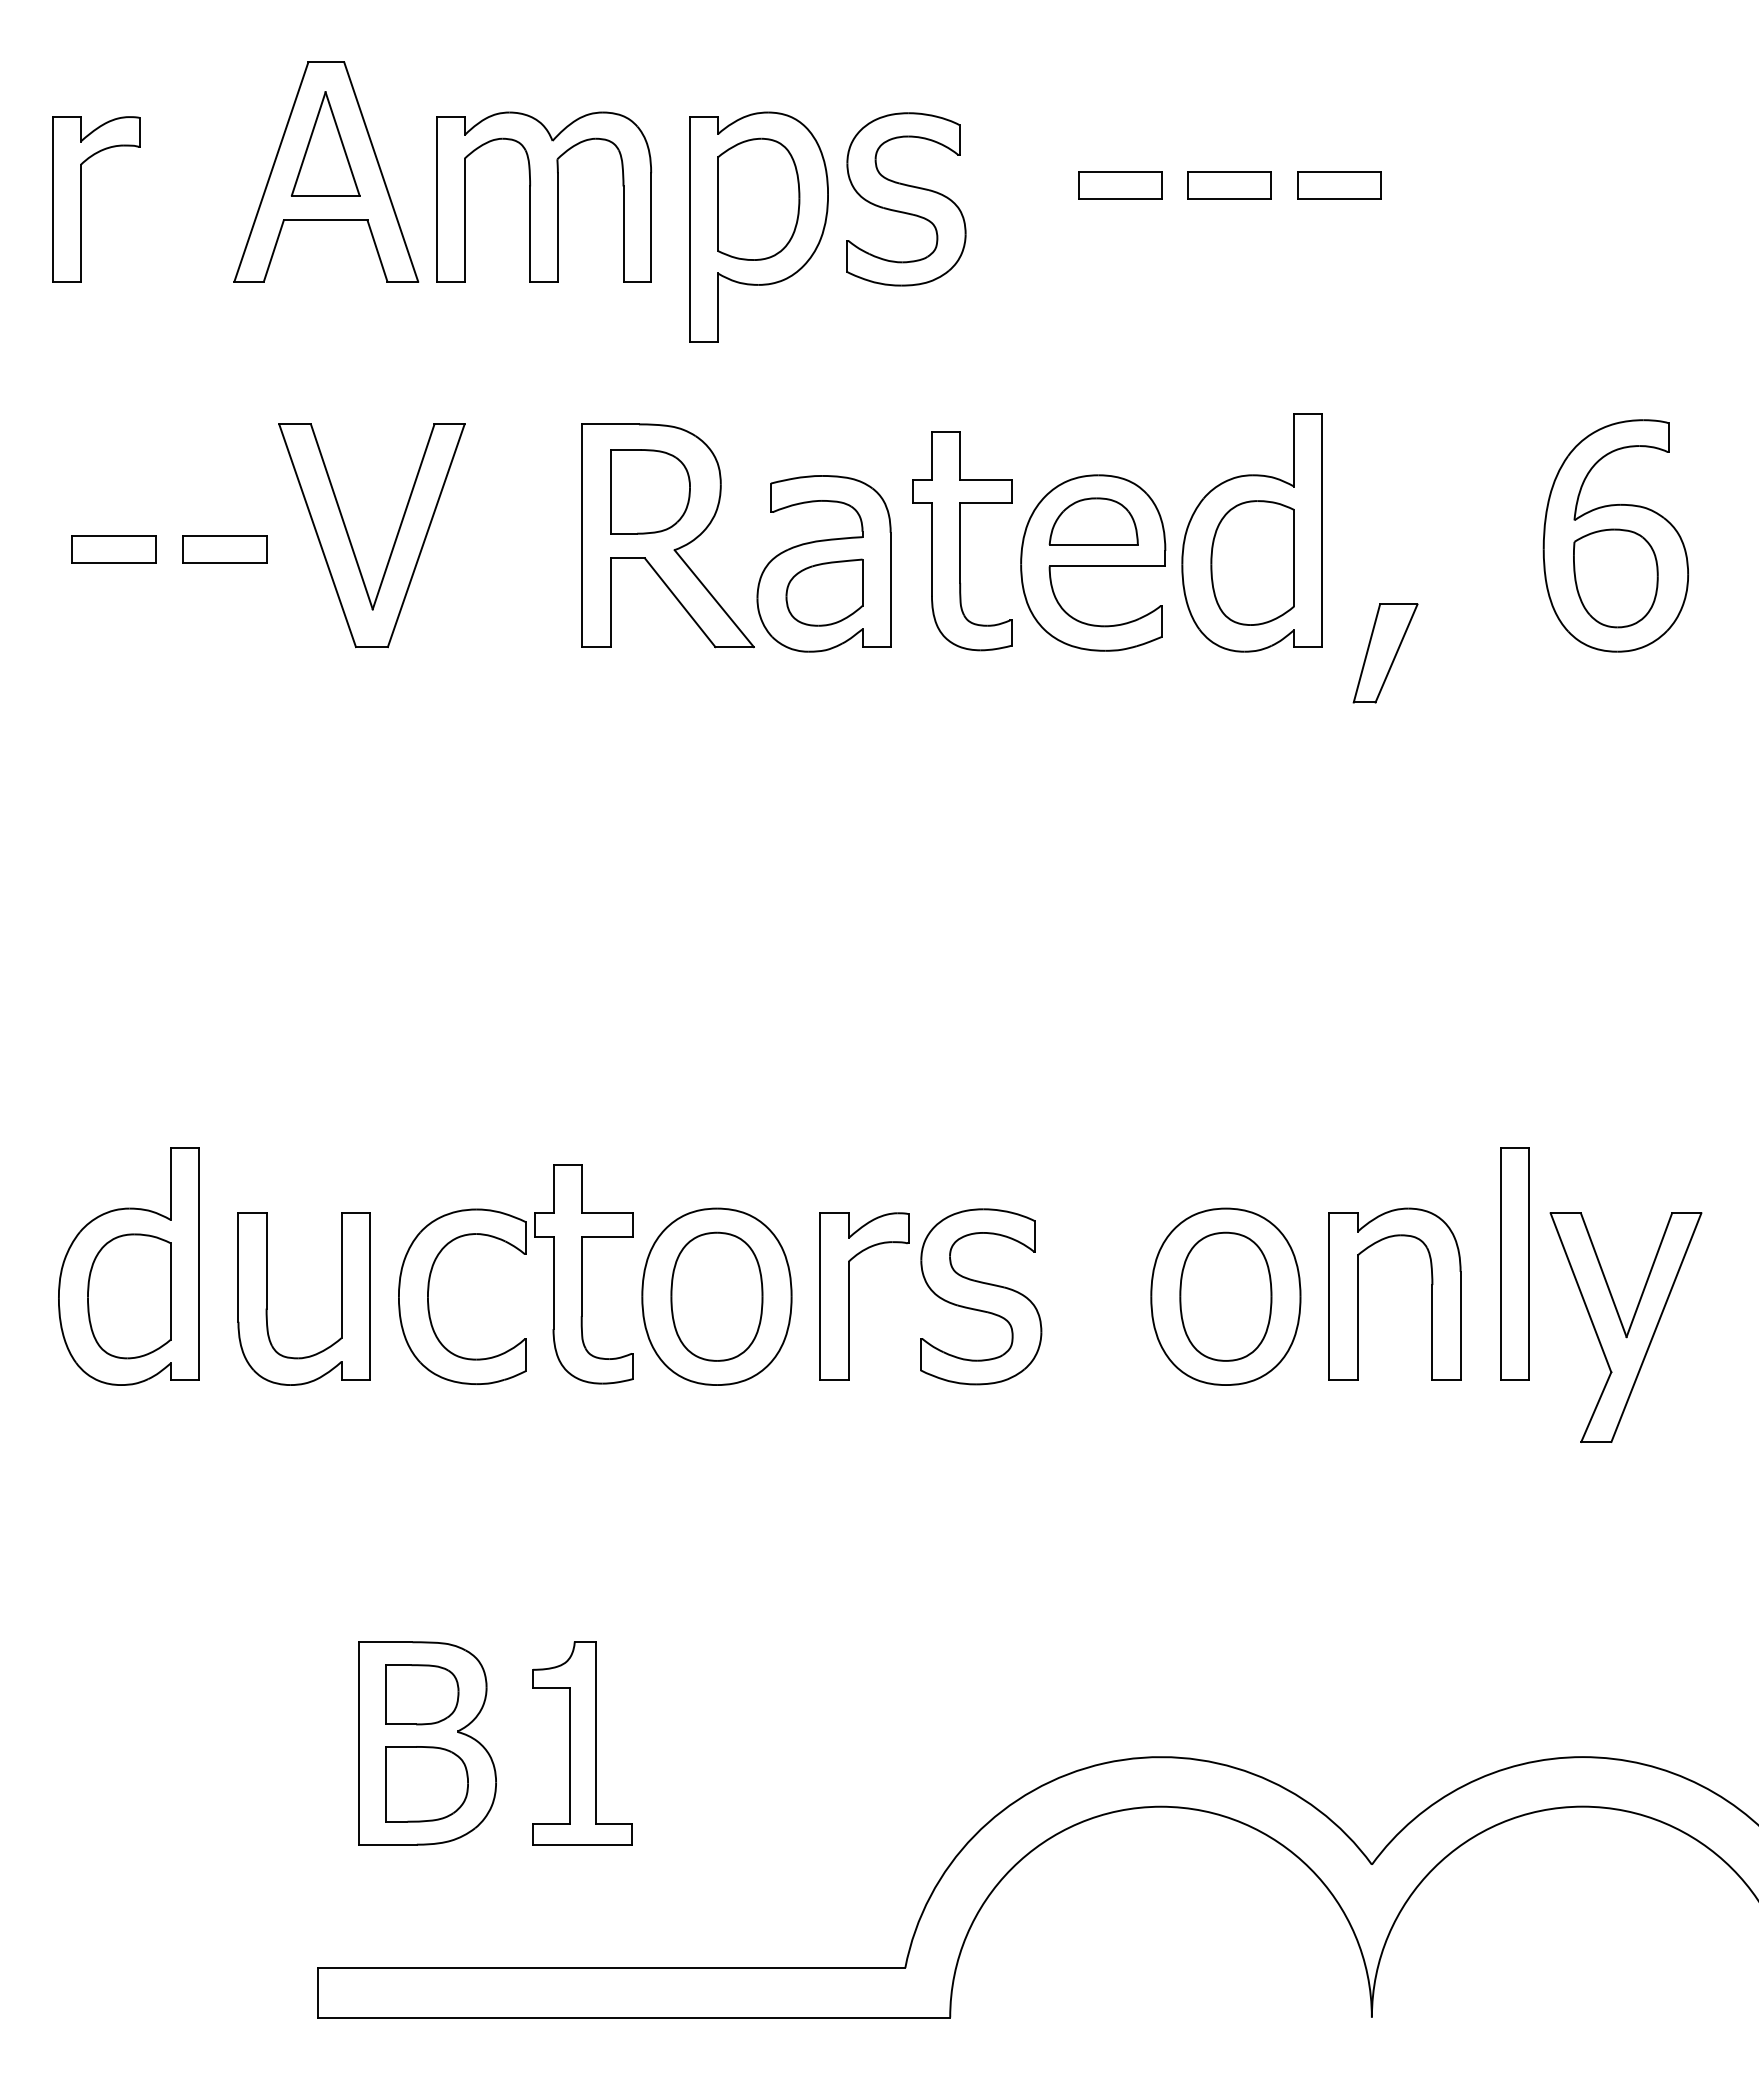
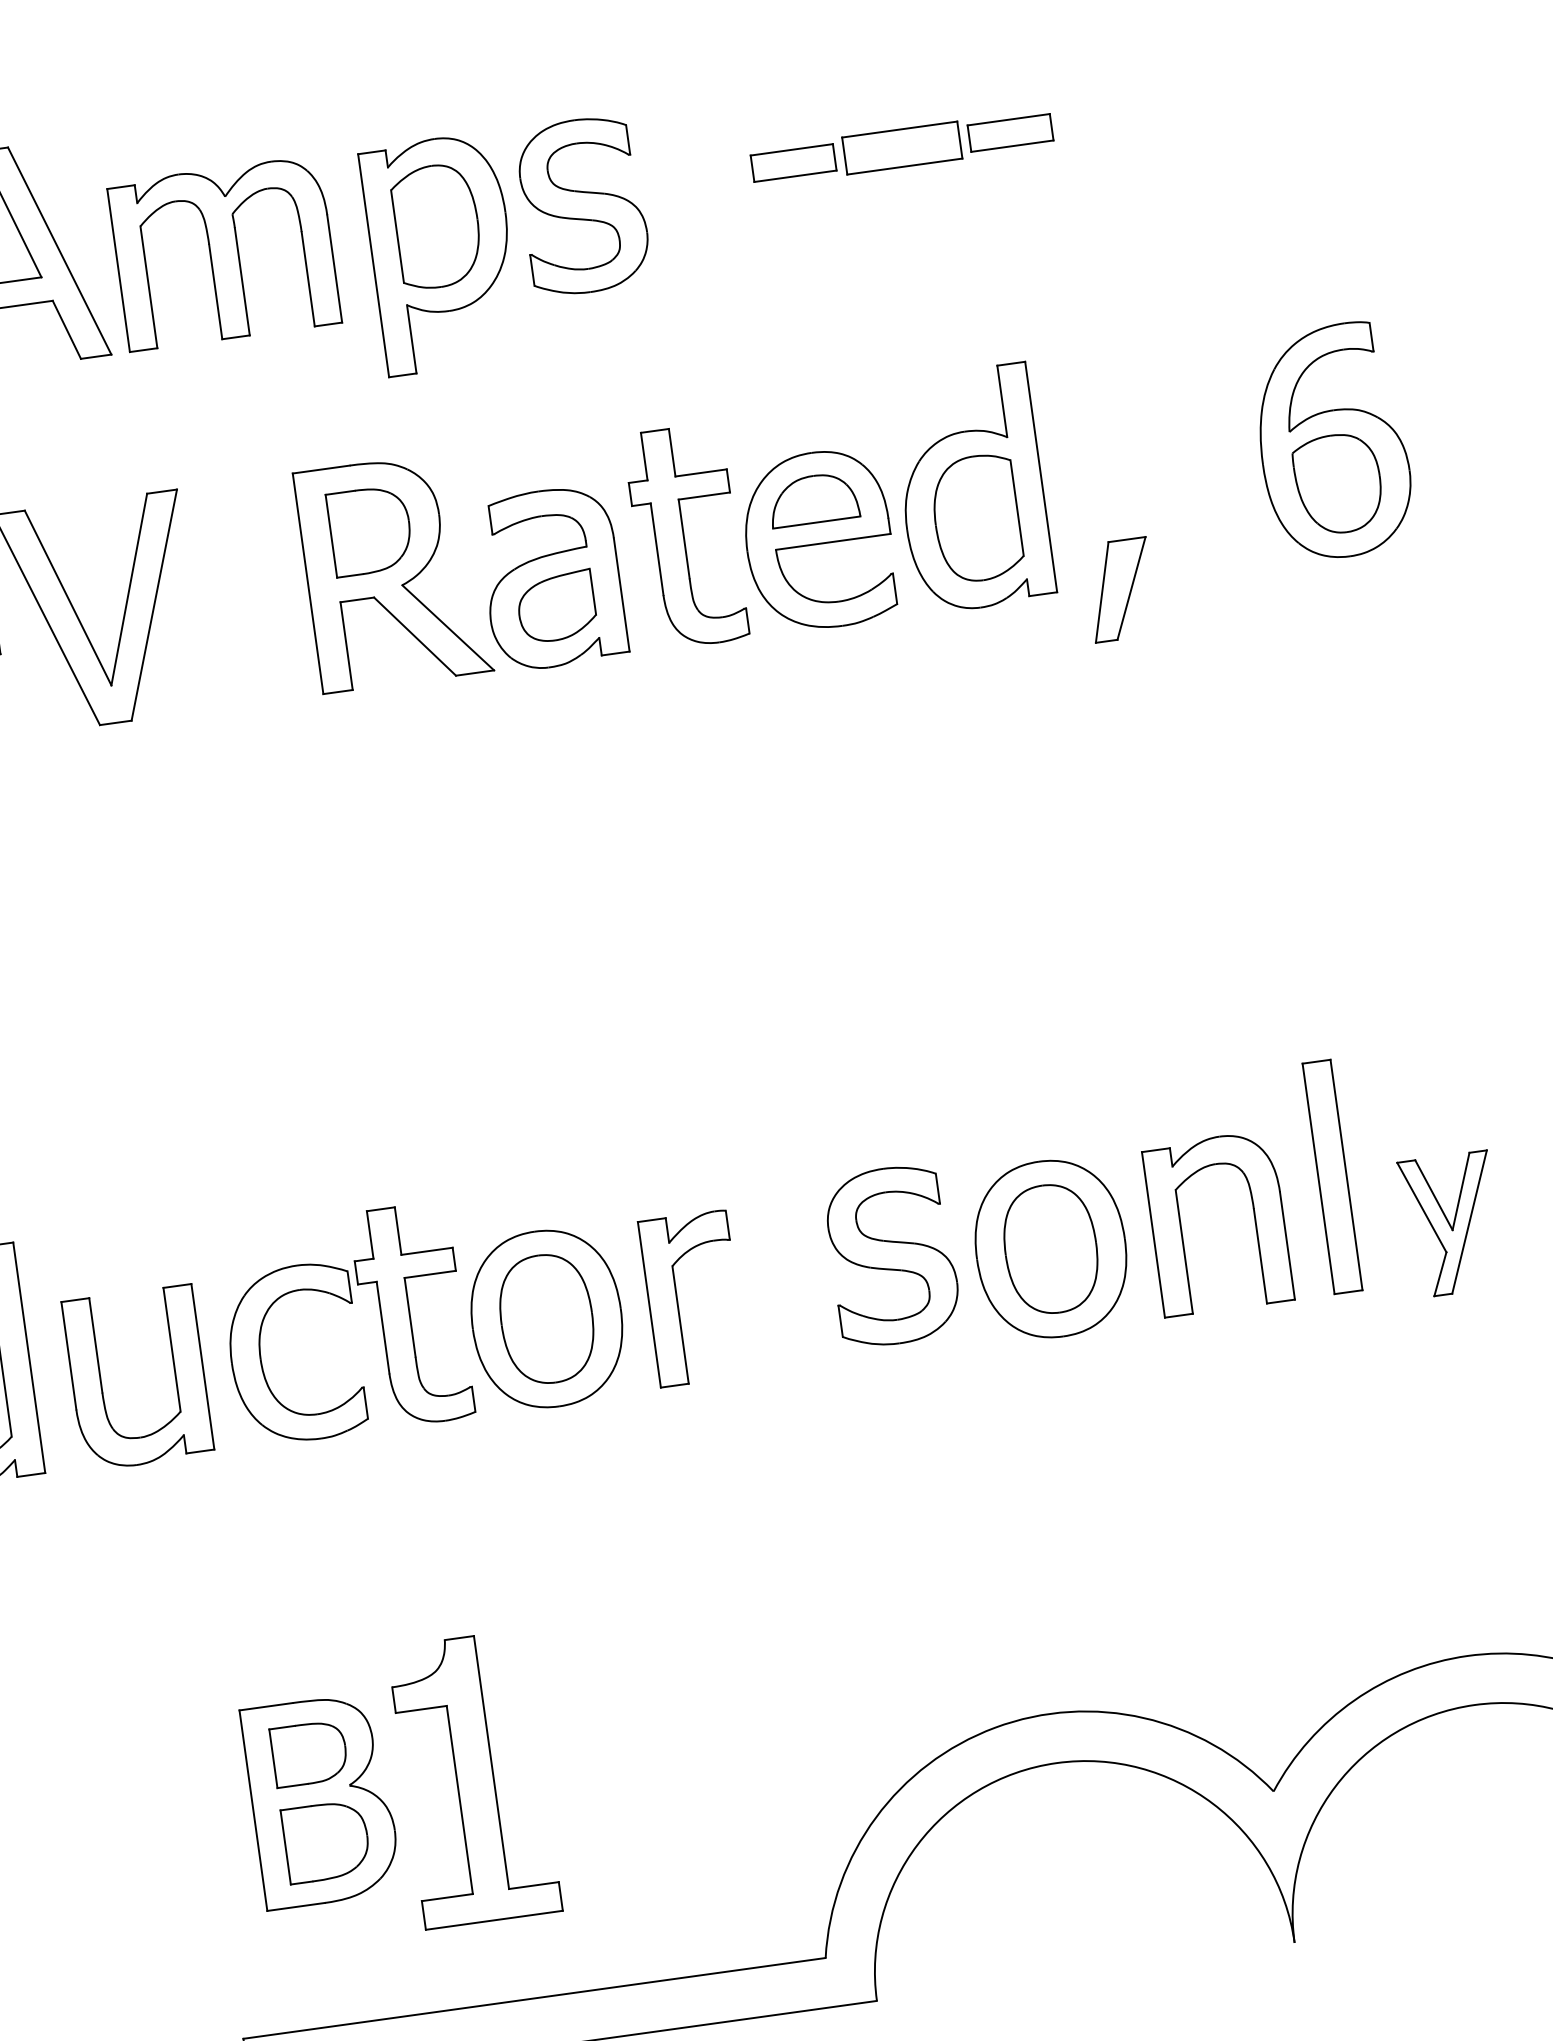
part: (1229, 185) -> (901, 147), size x1.4
part: (981, 1296) -> (892, 1255), moved
part: (1625, 1327) -> (1450, 1224), size x0.6
part: (582, 1743) -> (475, 1779), size x1.4

